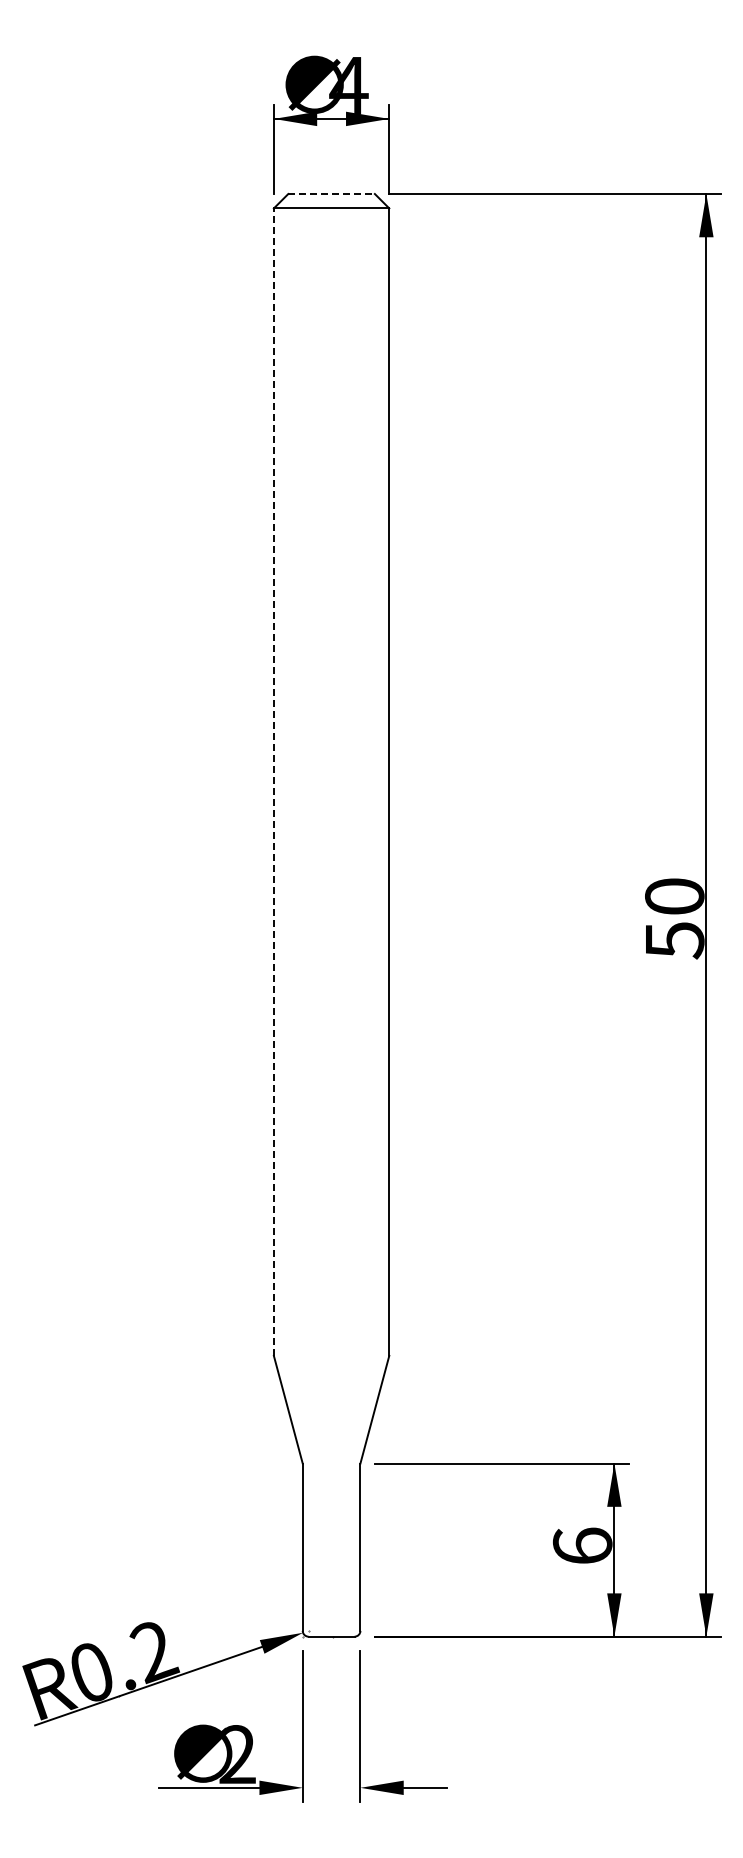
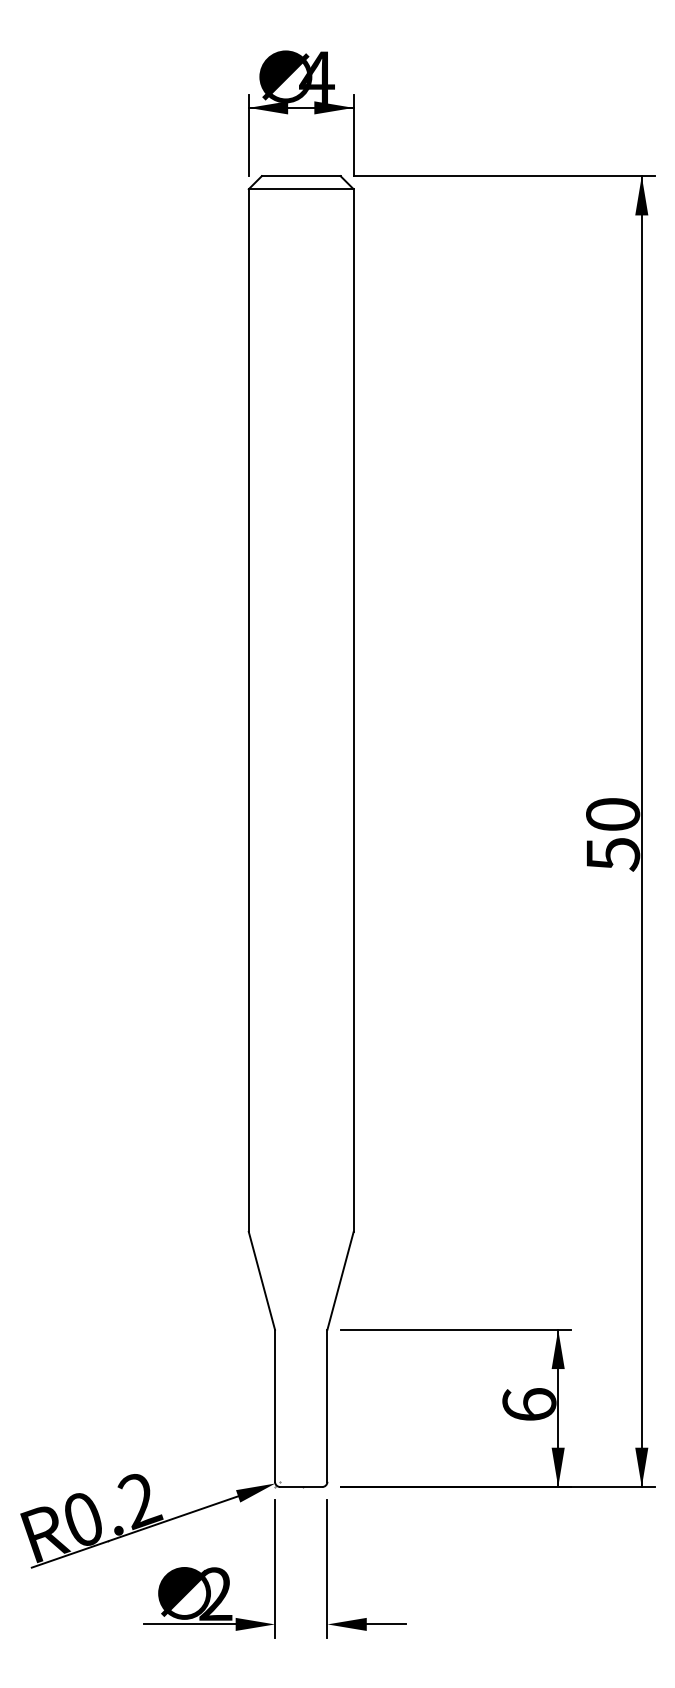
line: (332, 194) -> (302, 176), dashed -> solid
line: (273, 782) -> (248, 710), dashed -> solid

